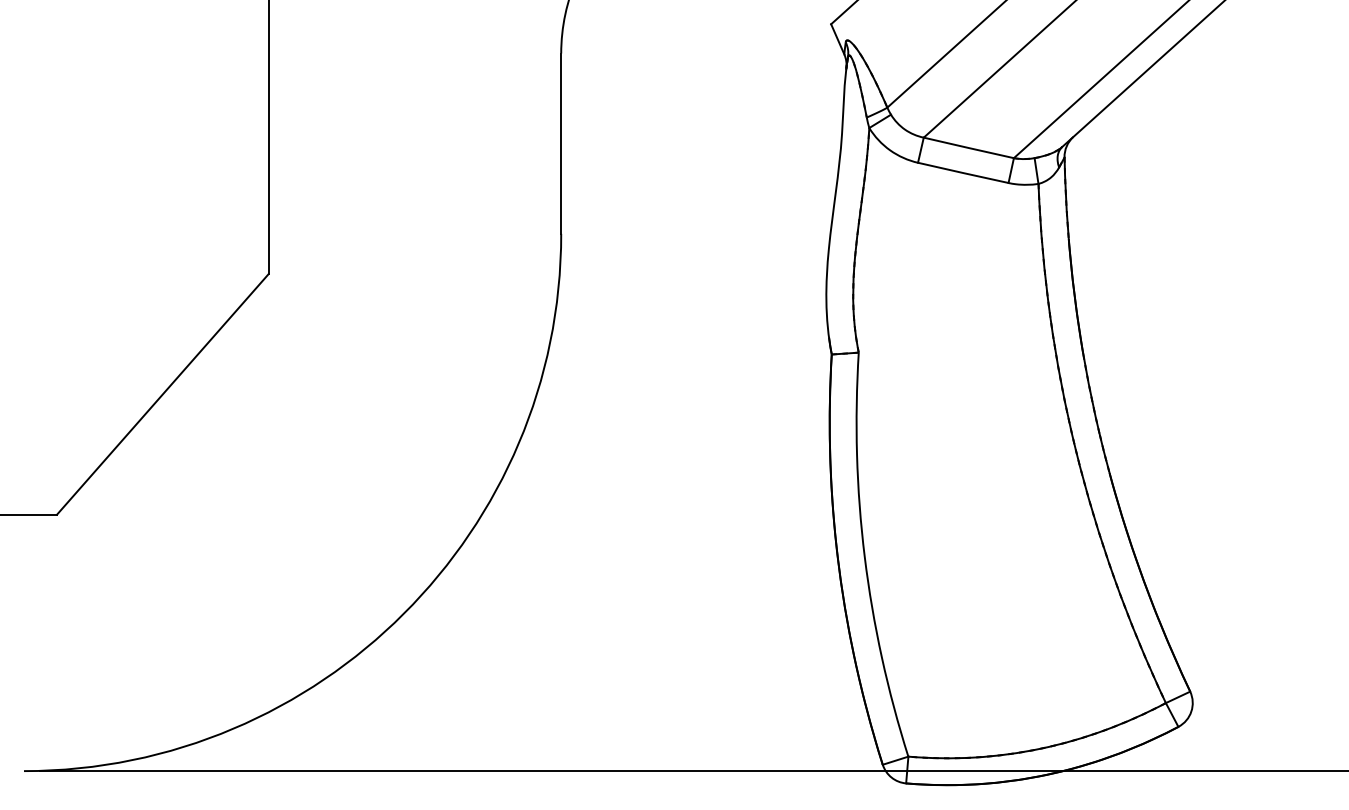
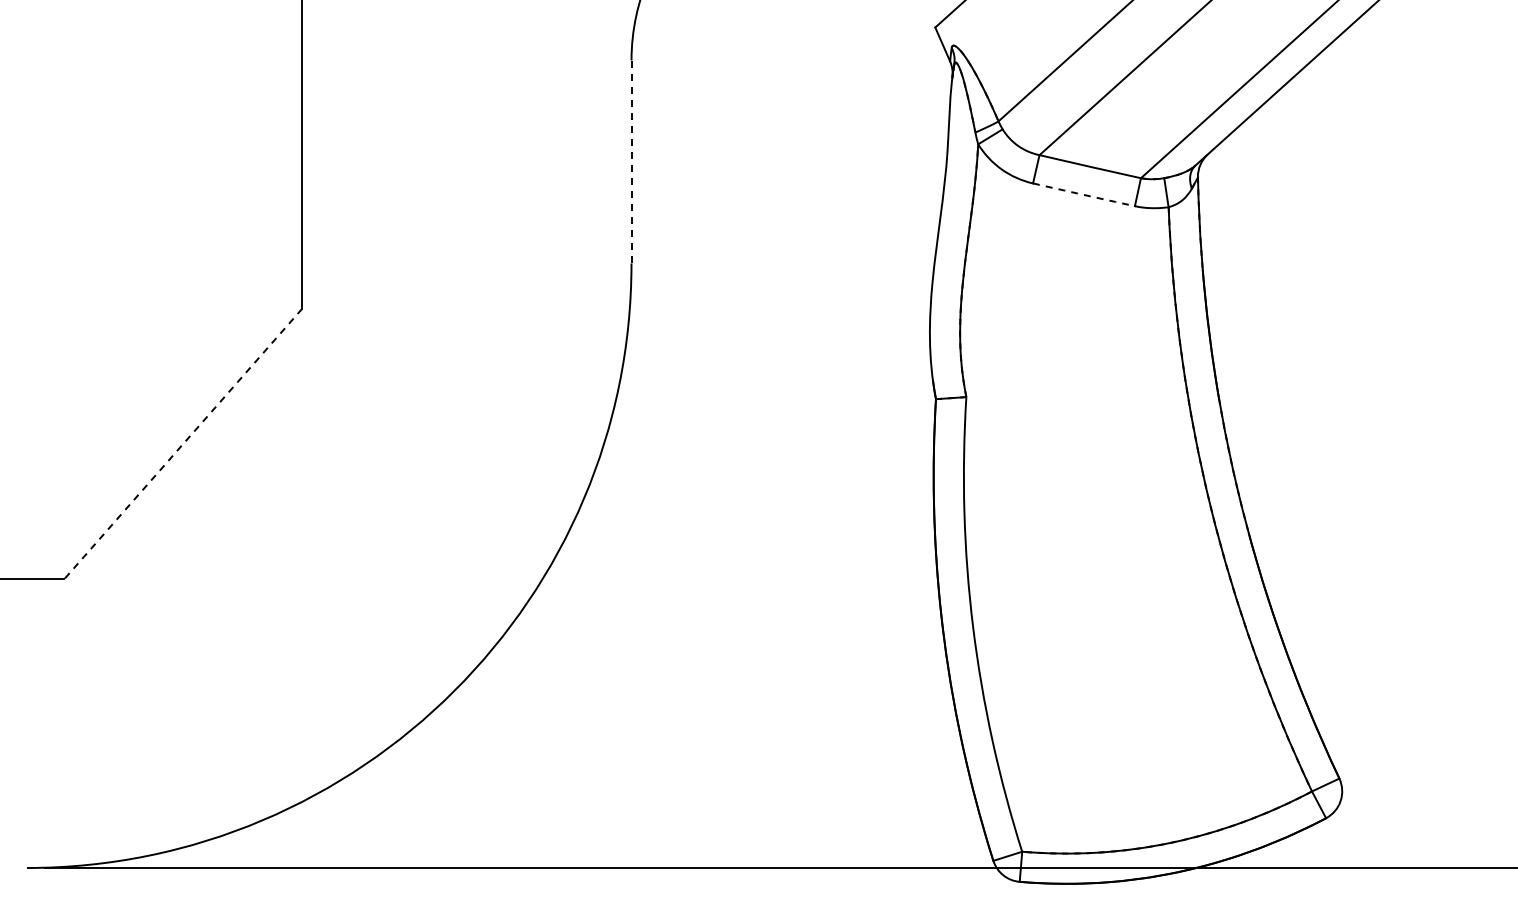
line: (561, 143) -> (631, 161), solid -> dashed
arc: (962, 172) -> (1083, 194), solid -> dashed
line: (162, 394) -> (182, 444), solid -> dashed

